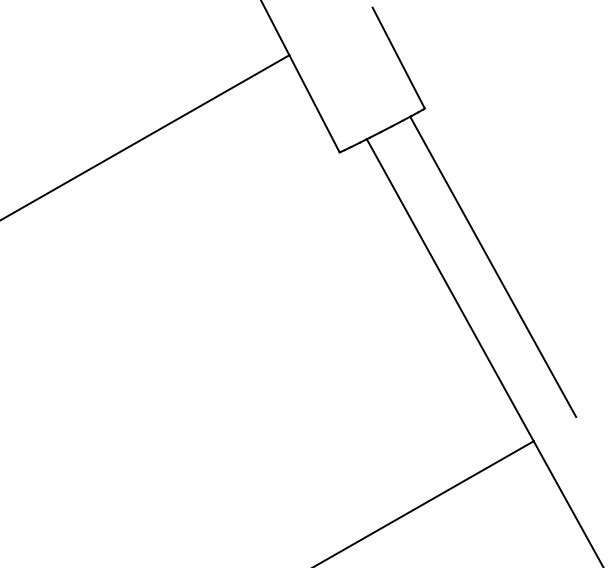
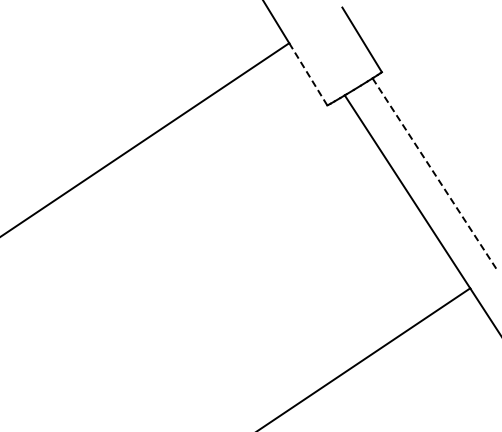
line: (314, 104) -> (308, 74), solid -> dashed
line: (494, 267) -> (435, 174), solid -> dashed

